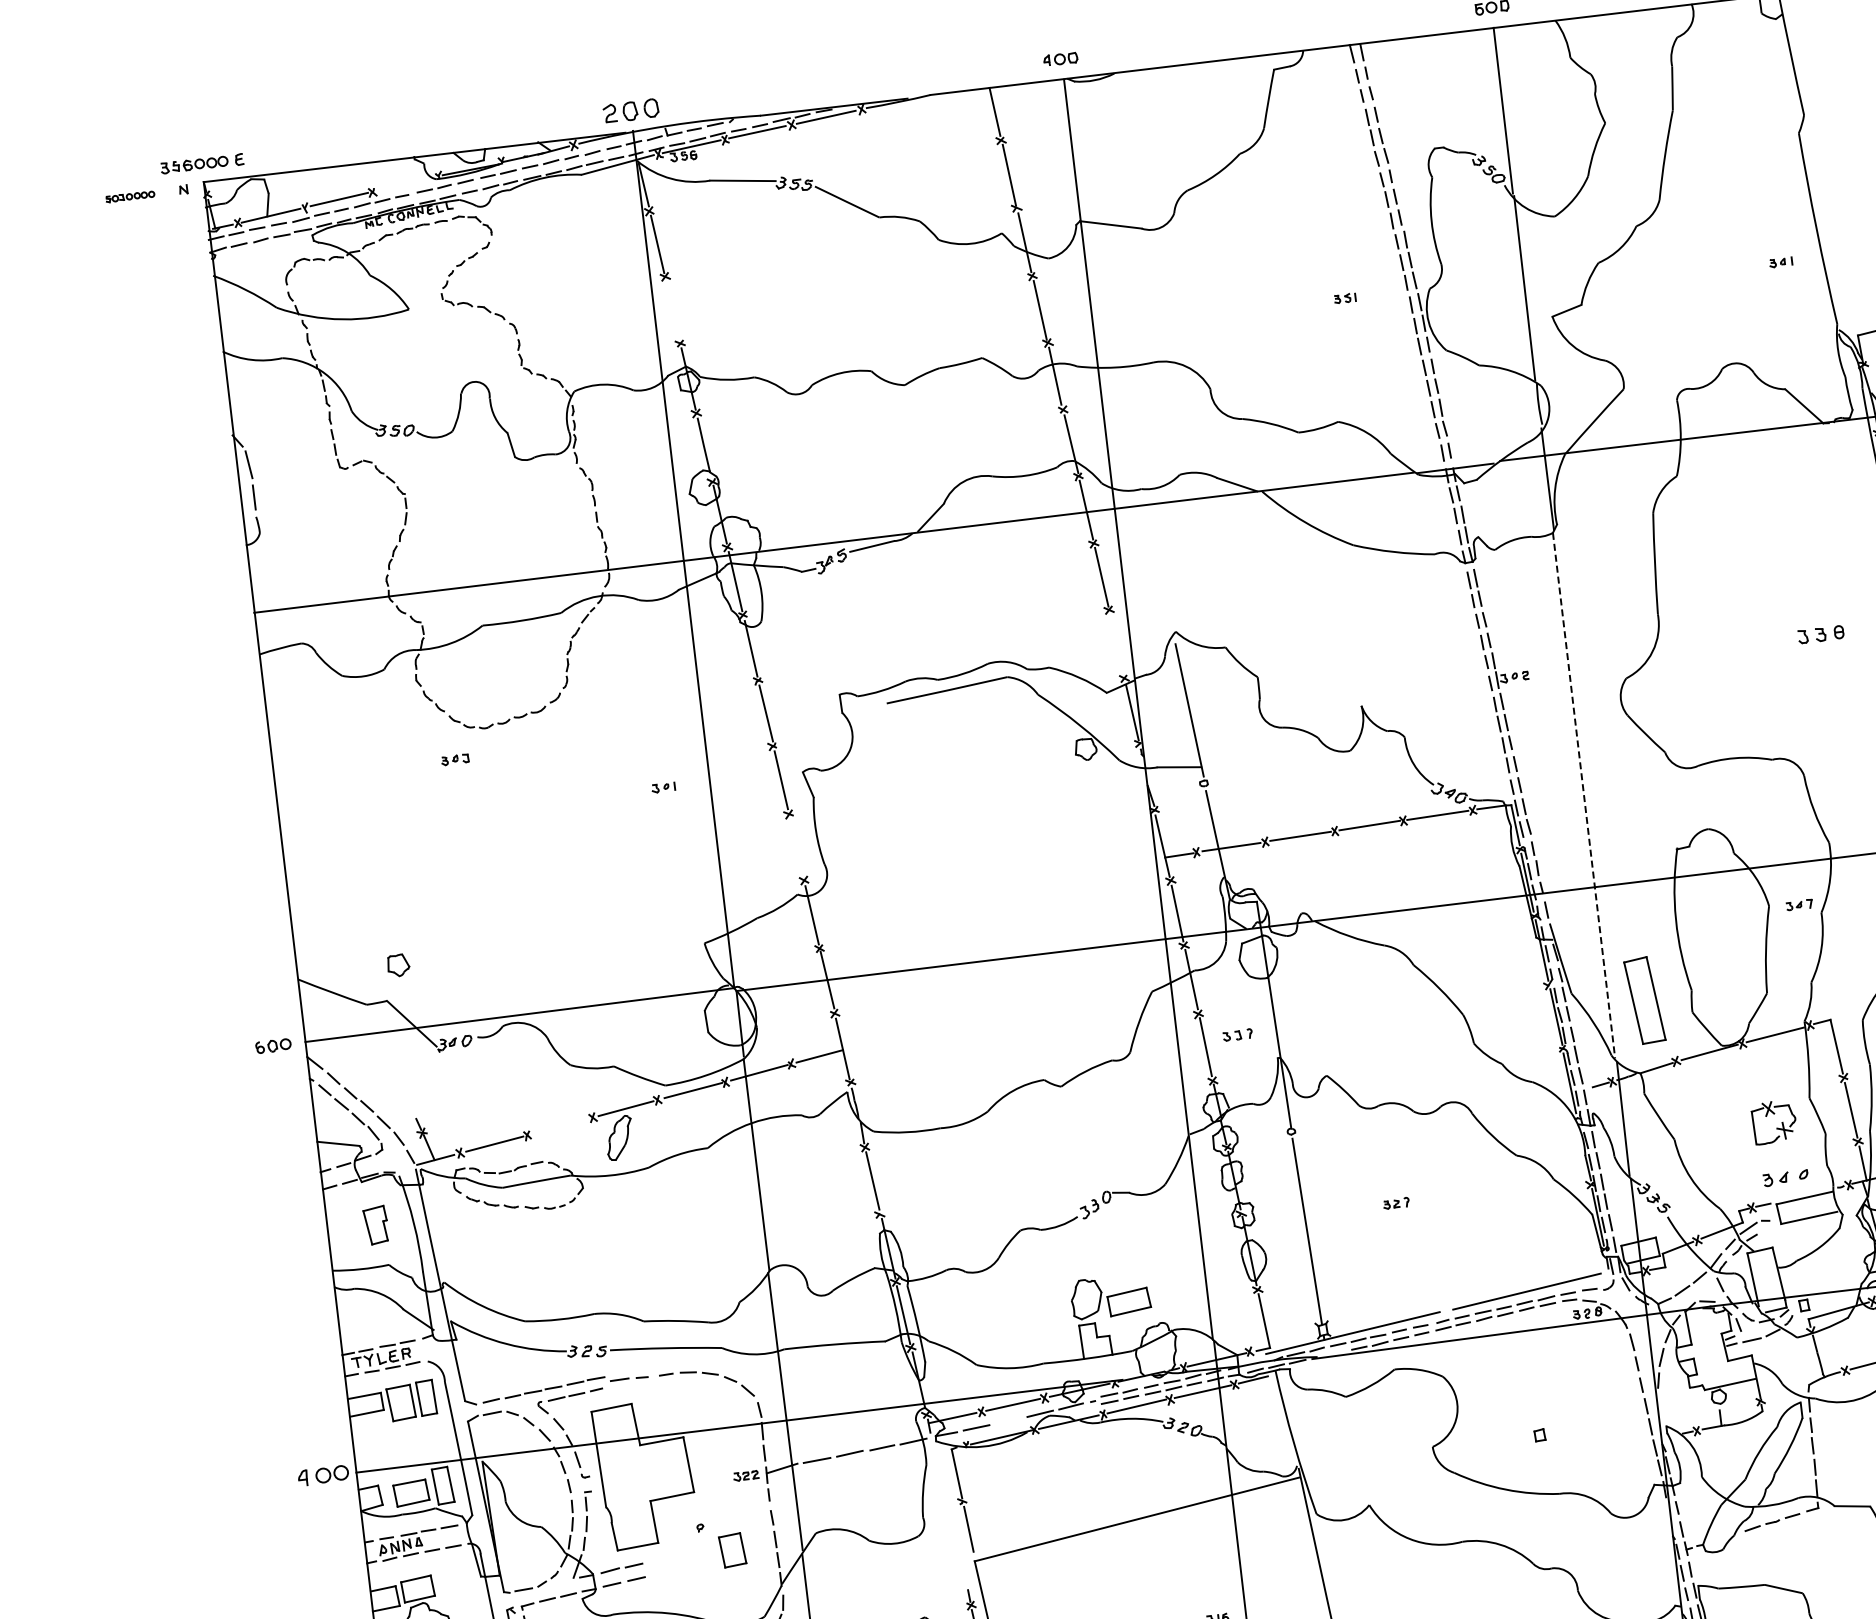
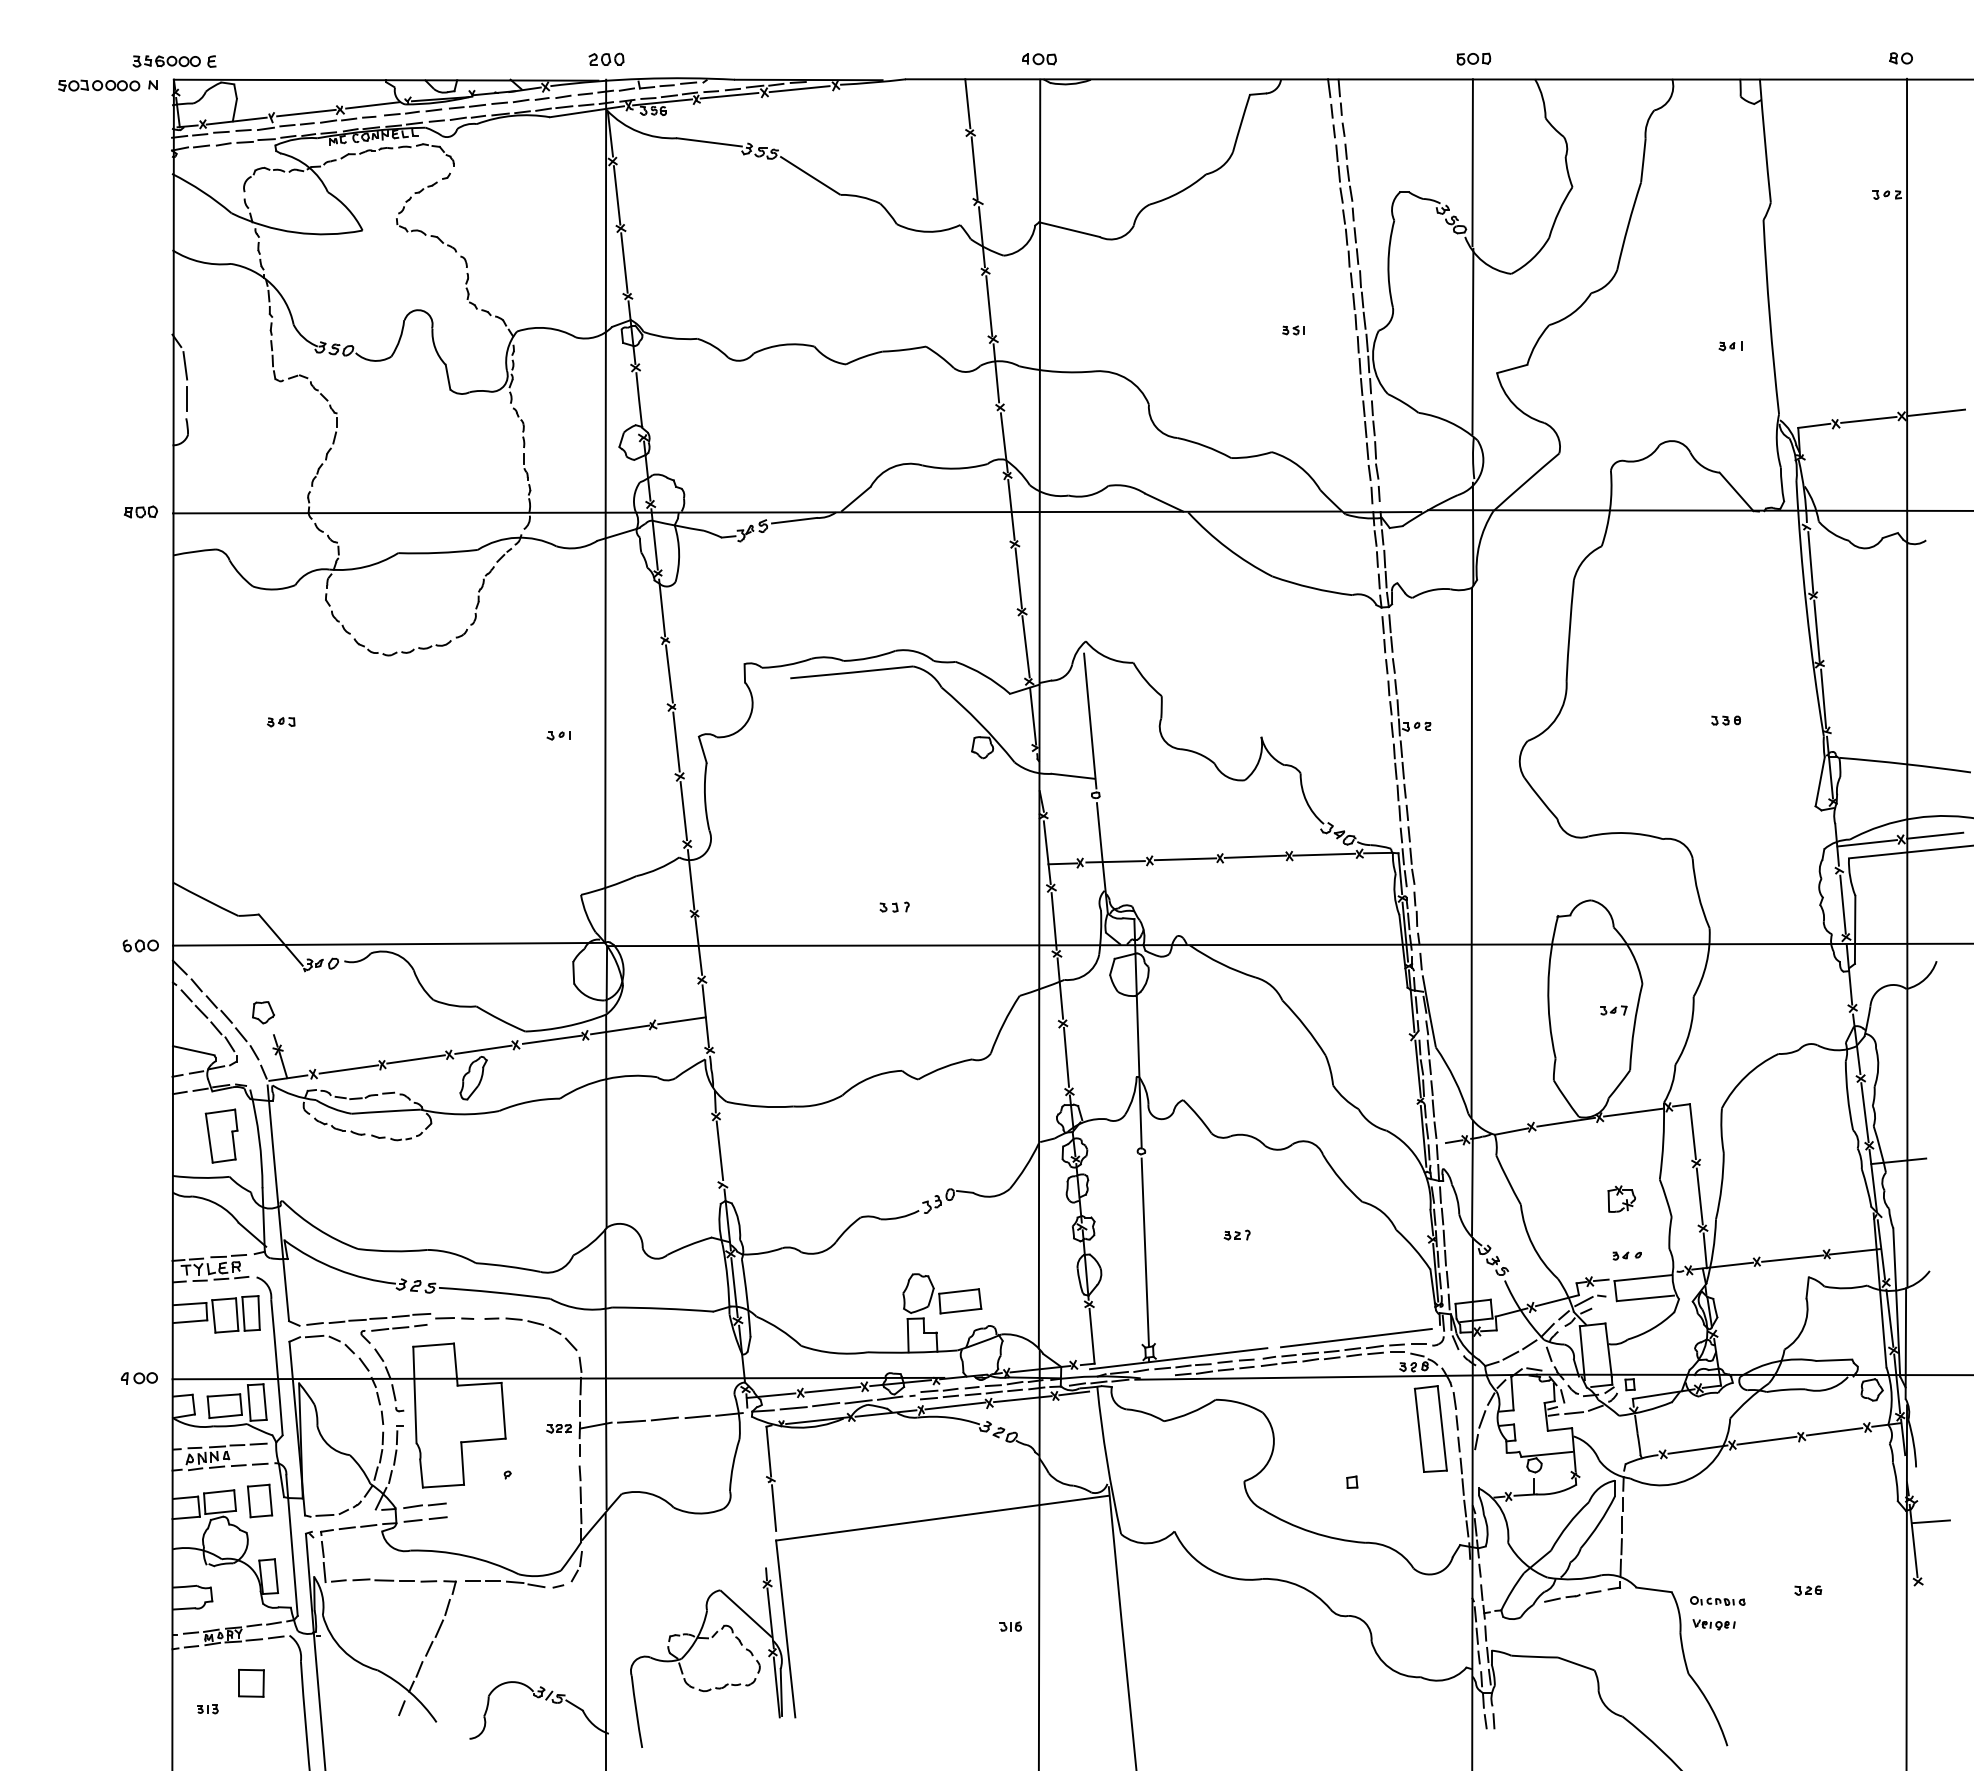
part: (630, 109) -> (606, 58), size x0.62
line: (405, 184) -> (373, 105), added
part: (130, 196) -> (99, 85), size x1.67
line: (672, 310) -> (624, 262), added
part: (221, 614) -> (140, 511), added
part: (1820, 634) -> (1725, 720), size x0.62
line: (1116, 644) -> (1025, 646), added
part: (455, 760) -> (281, 722), moved
line: (1583, 795) -> (1471, 852), dashed -> solid
line: (796, 848) -> (683, 811), added
part: (1799, 905) -> (1613, 1010), moved
part: (398, 965) -> (263, 1012), moved
part: (1644, 1000) -> (1430, 1428), moved
part: (1237, 1034) -> (894, 906), moved
part: (1773, 1121) -> (1621, 1198), size x0.62
line: (559, 1126) -> (415, 1059), added
part: (1785, 1177) -> (1626, 1255), size x0.62
part: (376, 1224) -> (221, 1135), size x1.43
line: (1008, 1420) -> (826, 1404), added
part: (322, 1475) -> (138, 1378), size x0.71
part: (733, 1549) -> (260, 1500), moved

